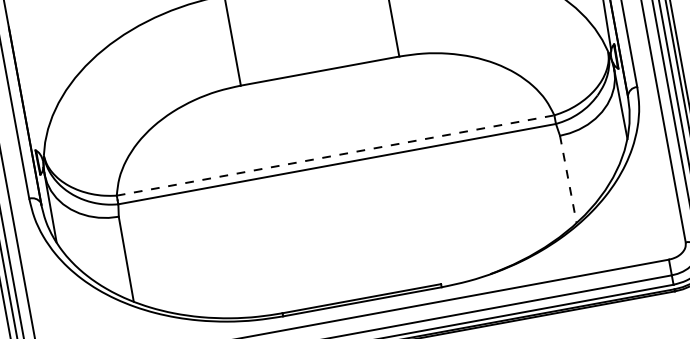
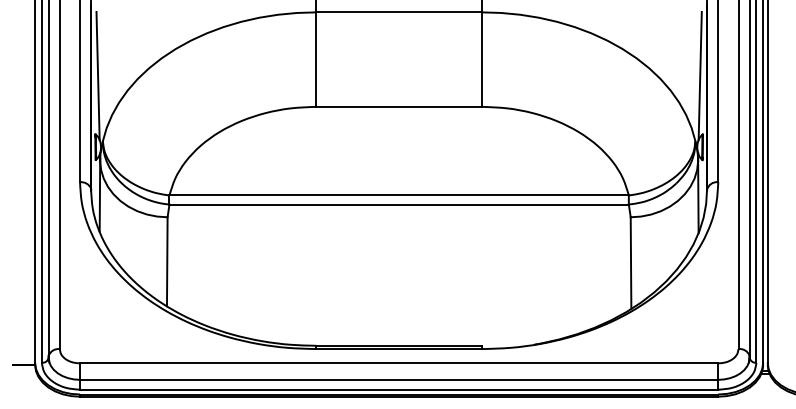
line: (27, 93) -> (97, 75), added
line: (335, 155) -> (399, 195), dashed -> solid
line: (568, 179) -> (631, 263), dashed -> solid

